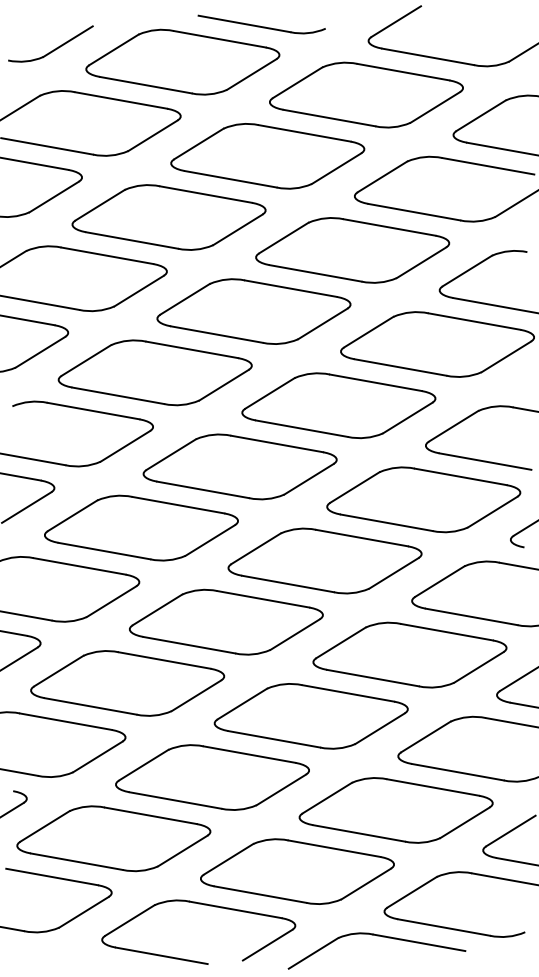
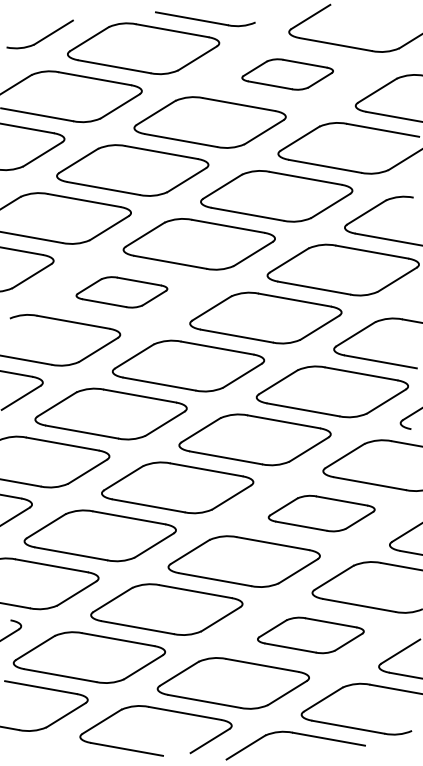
part: (366, 95) -> (287, 74), size x0.6
part: (154, 373) -> (121, 292), size x0.6
part: (409, 654) -> (321, 513), size x0.7
part: (395, 810) -> (310, 635), size x0.7

